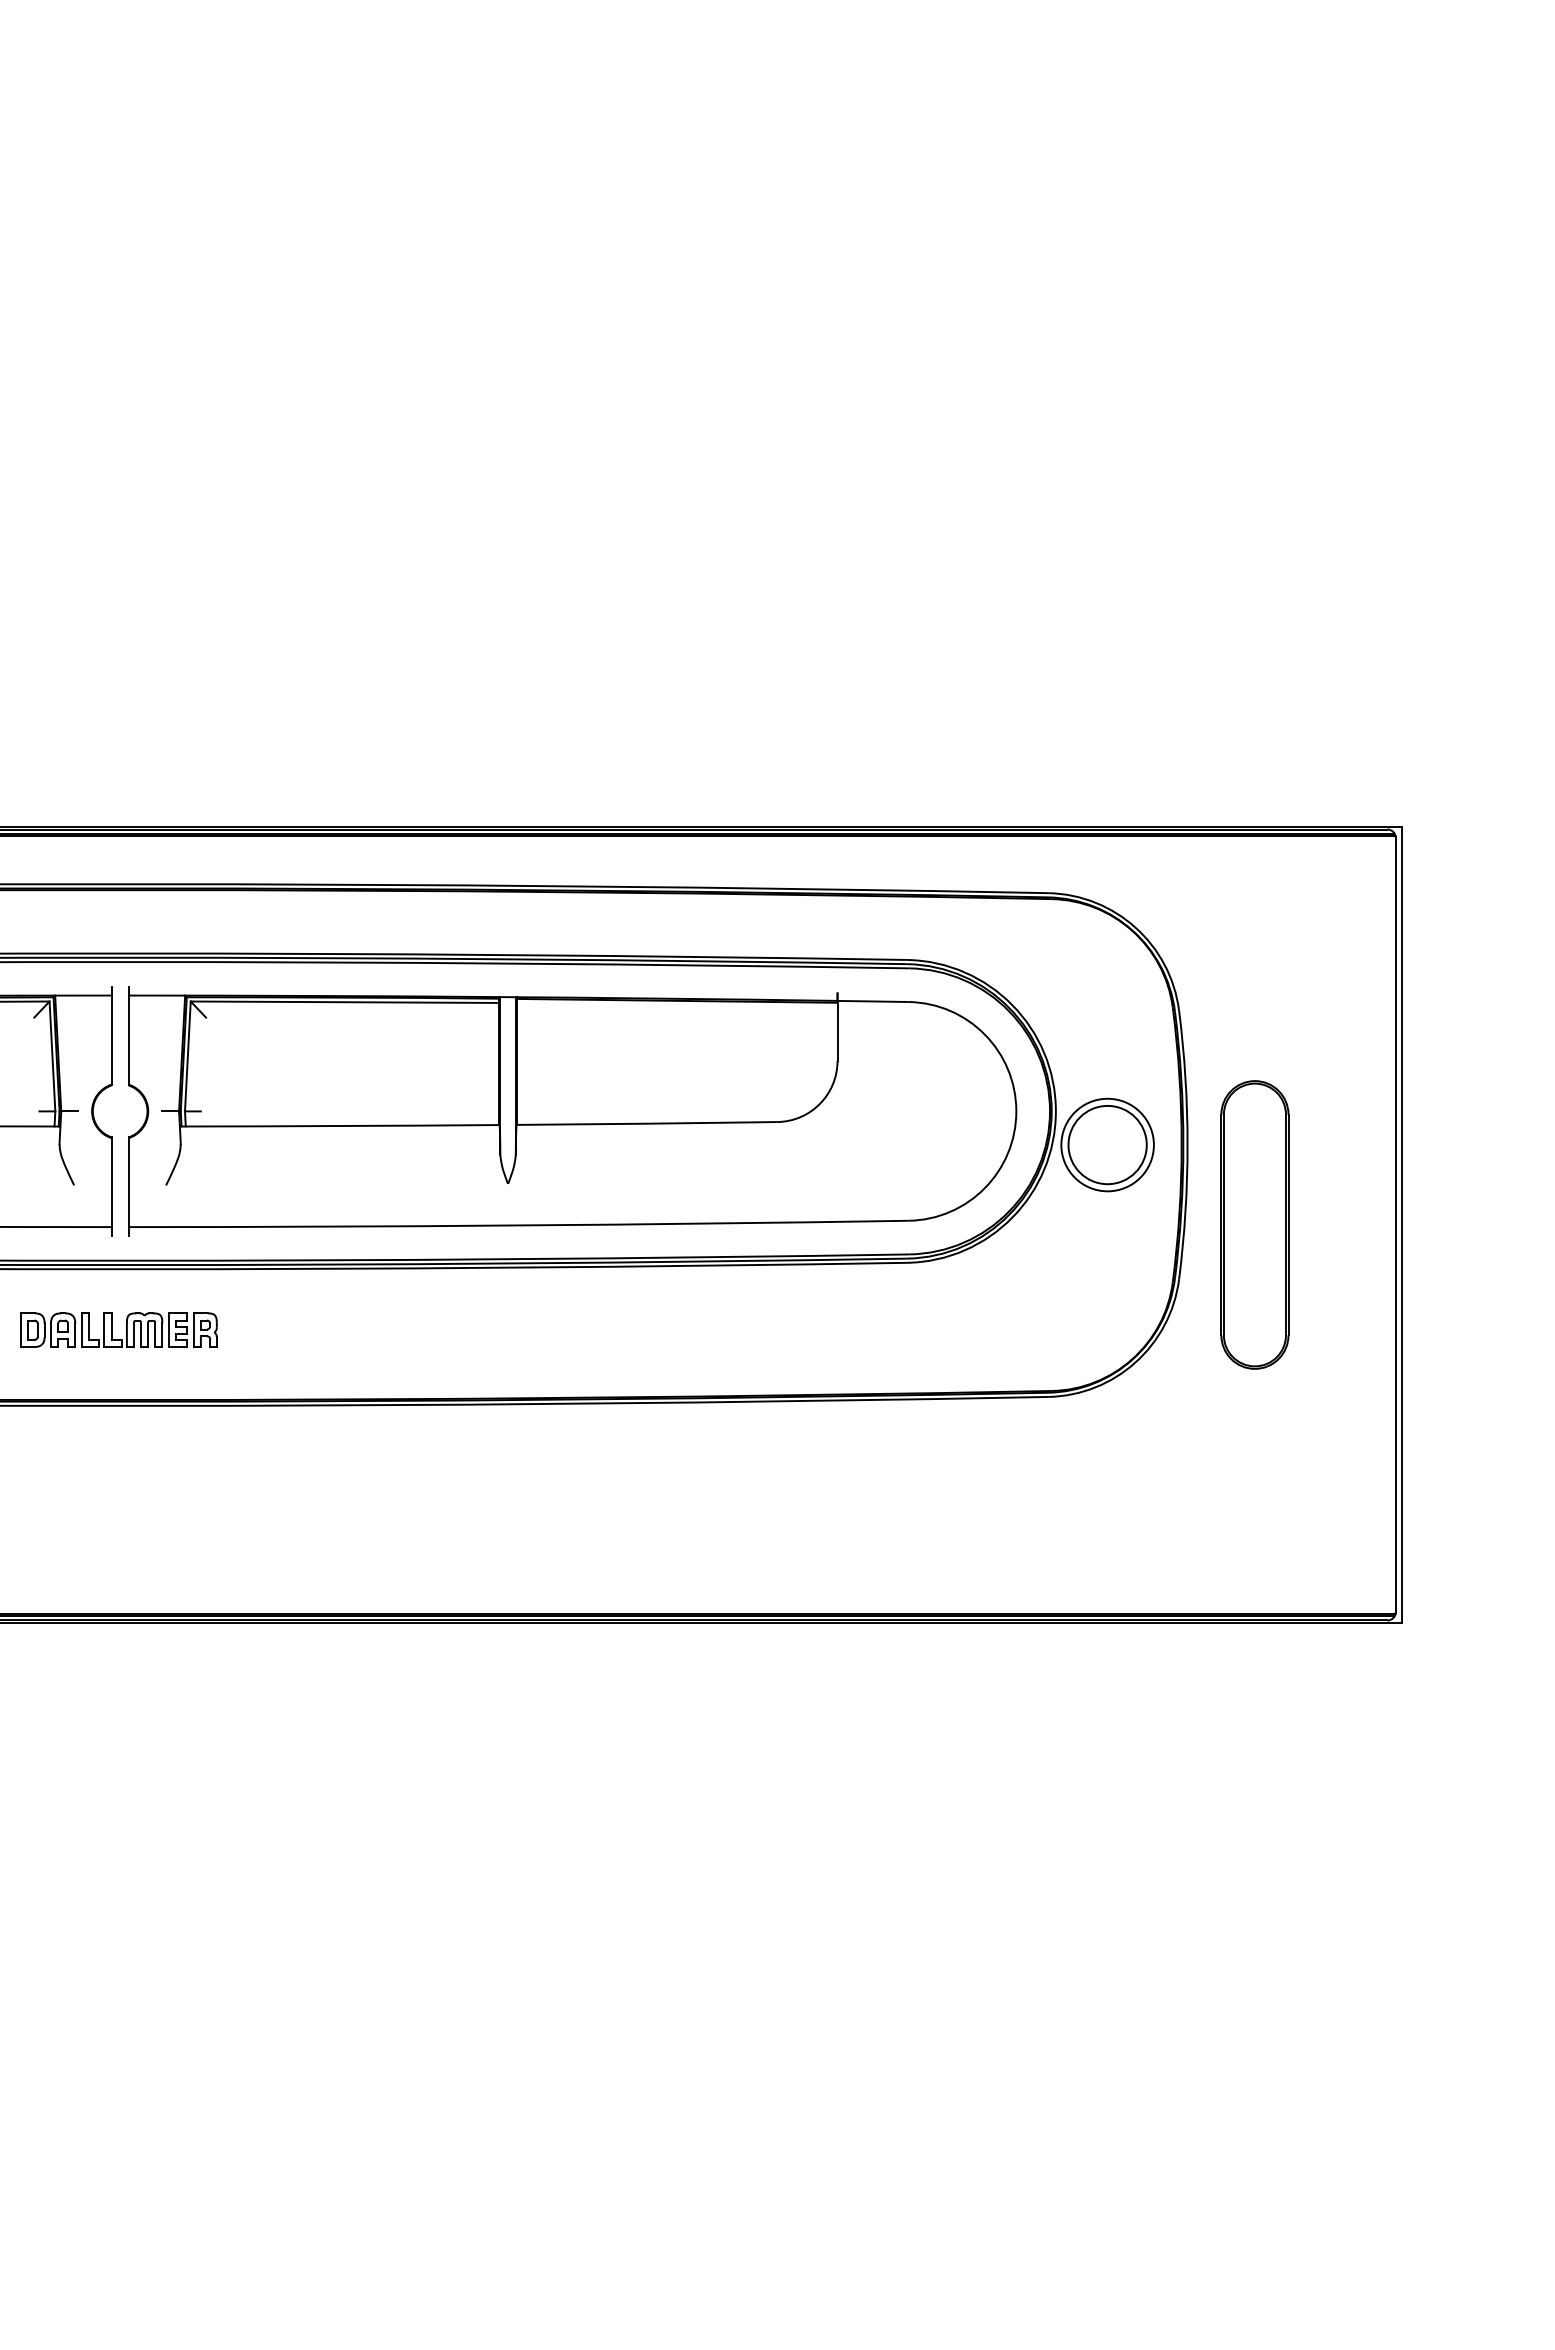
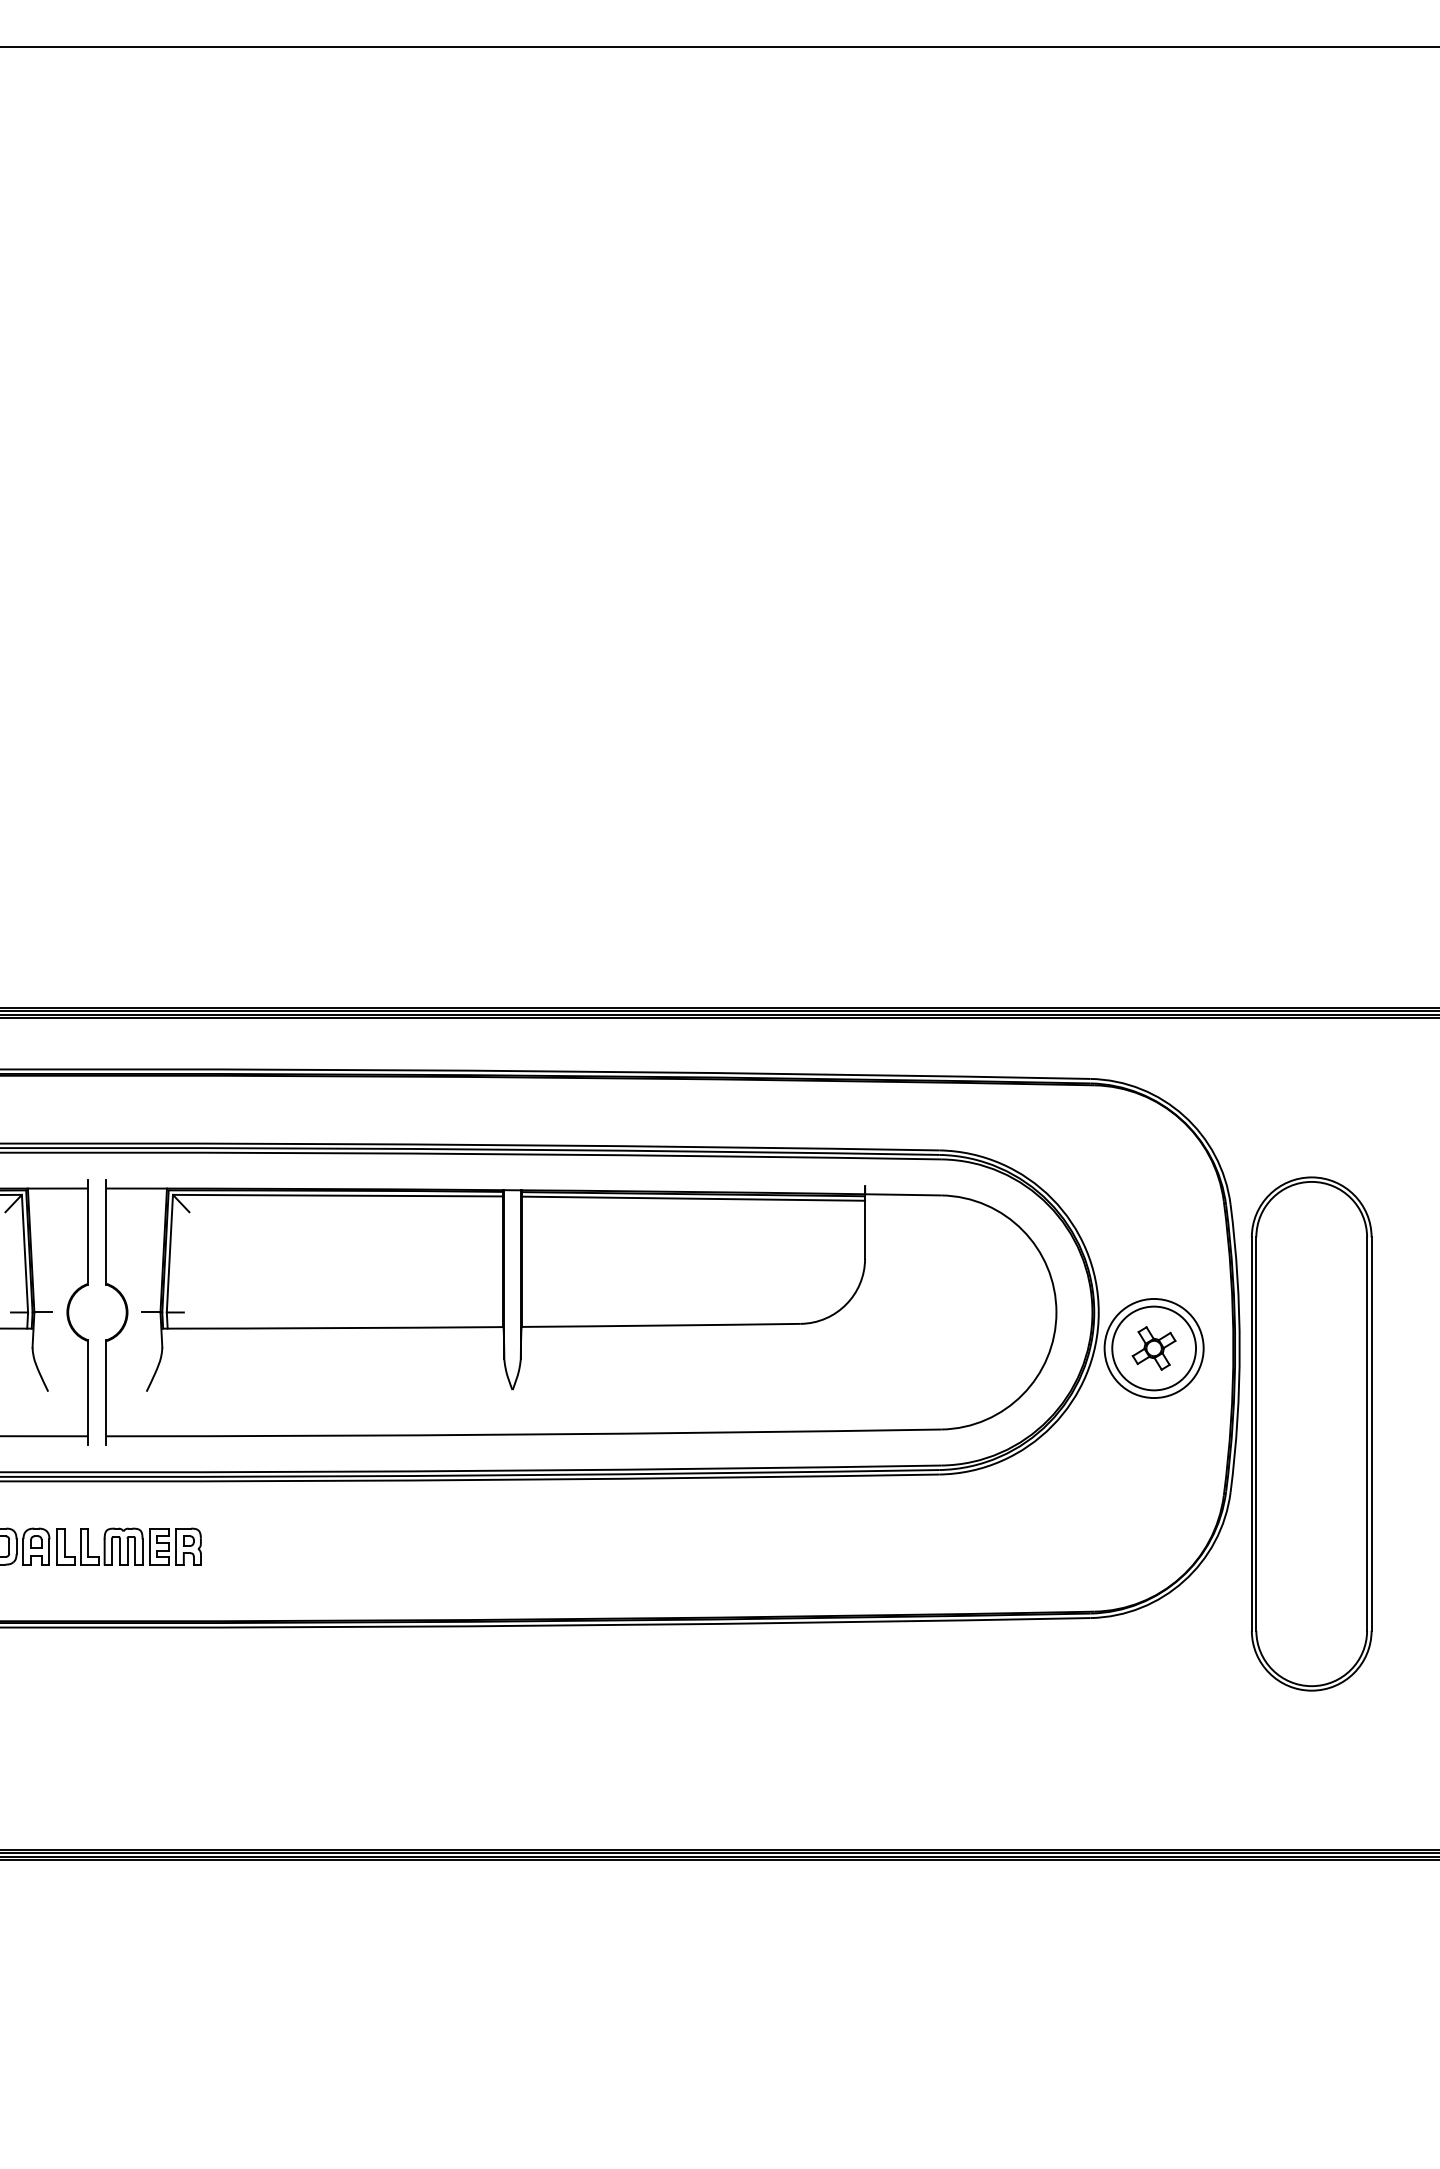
line: (677, 1005) -> (693, 1199), added
part: (1107, 1144) -> (1153, 1347), added
part: (1254, 1224) -> (1311, 1433), size x1.67

